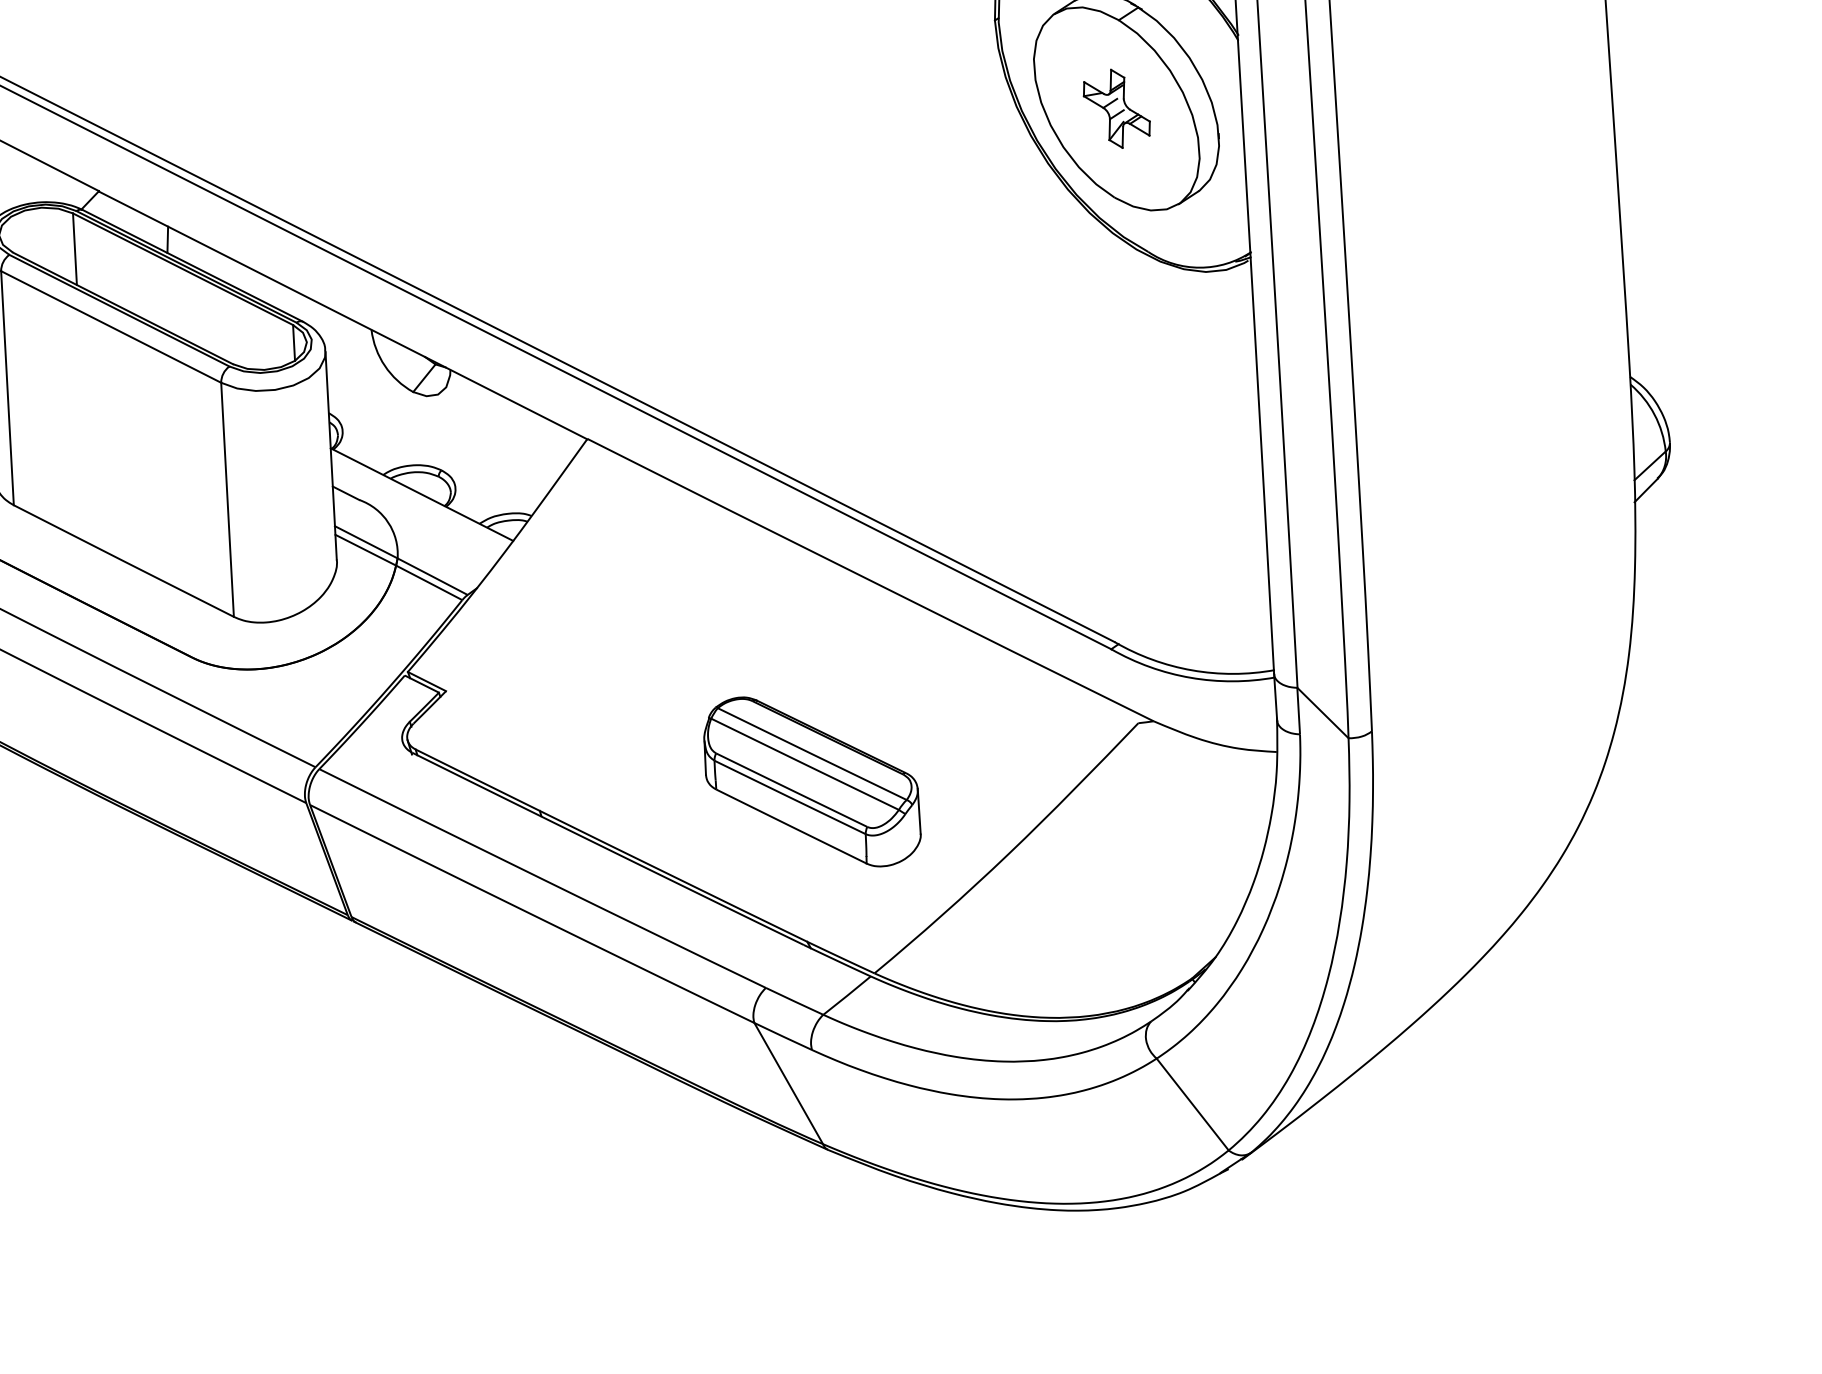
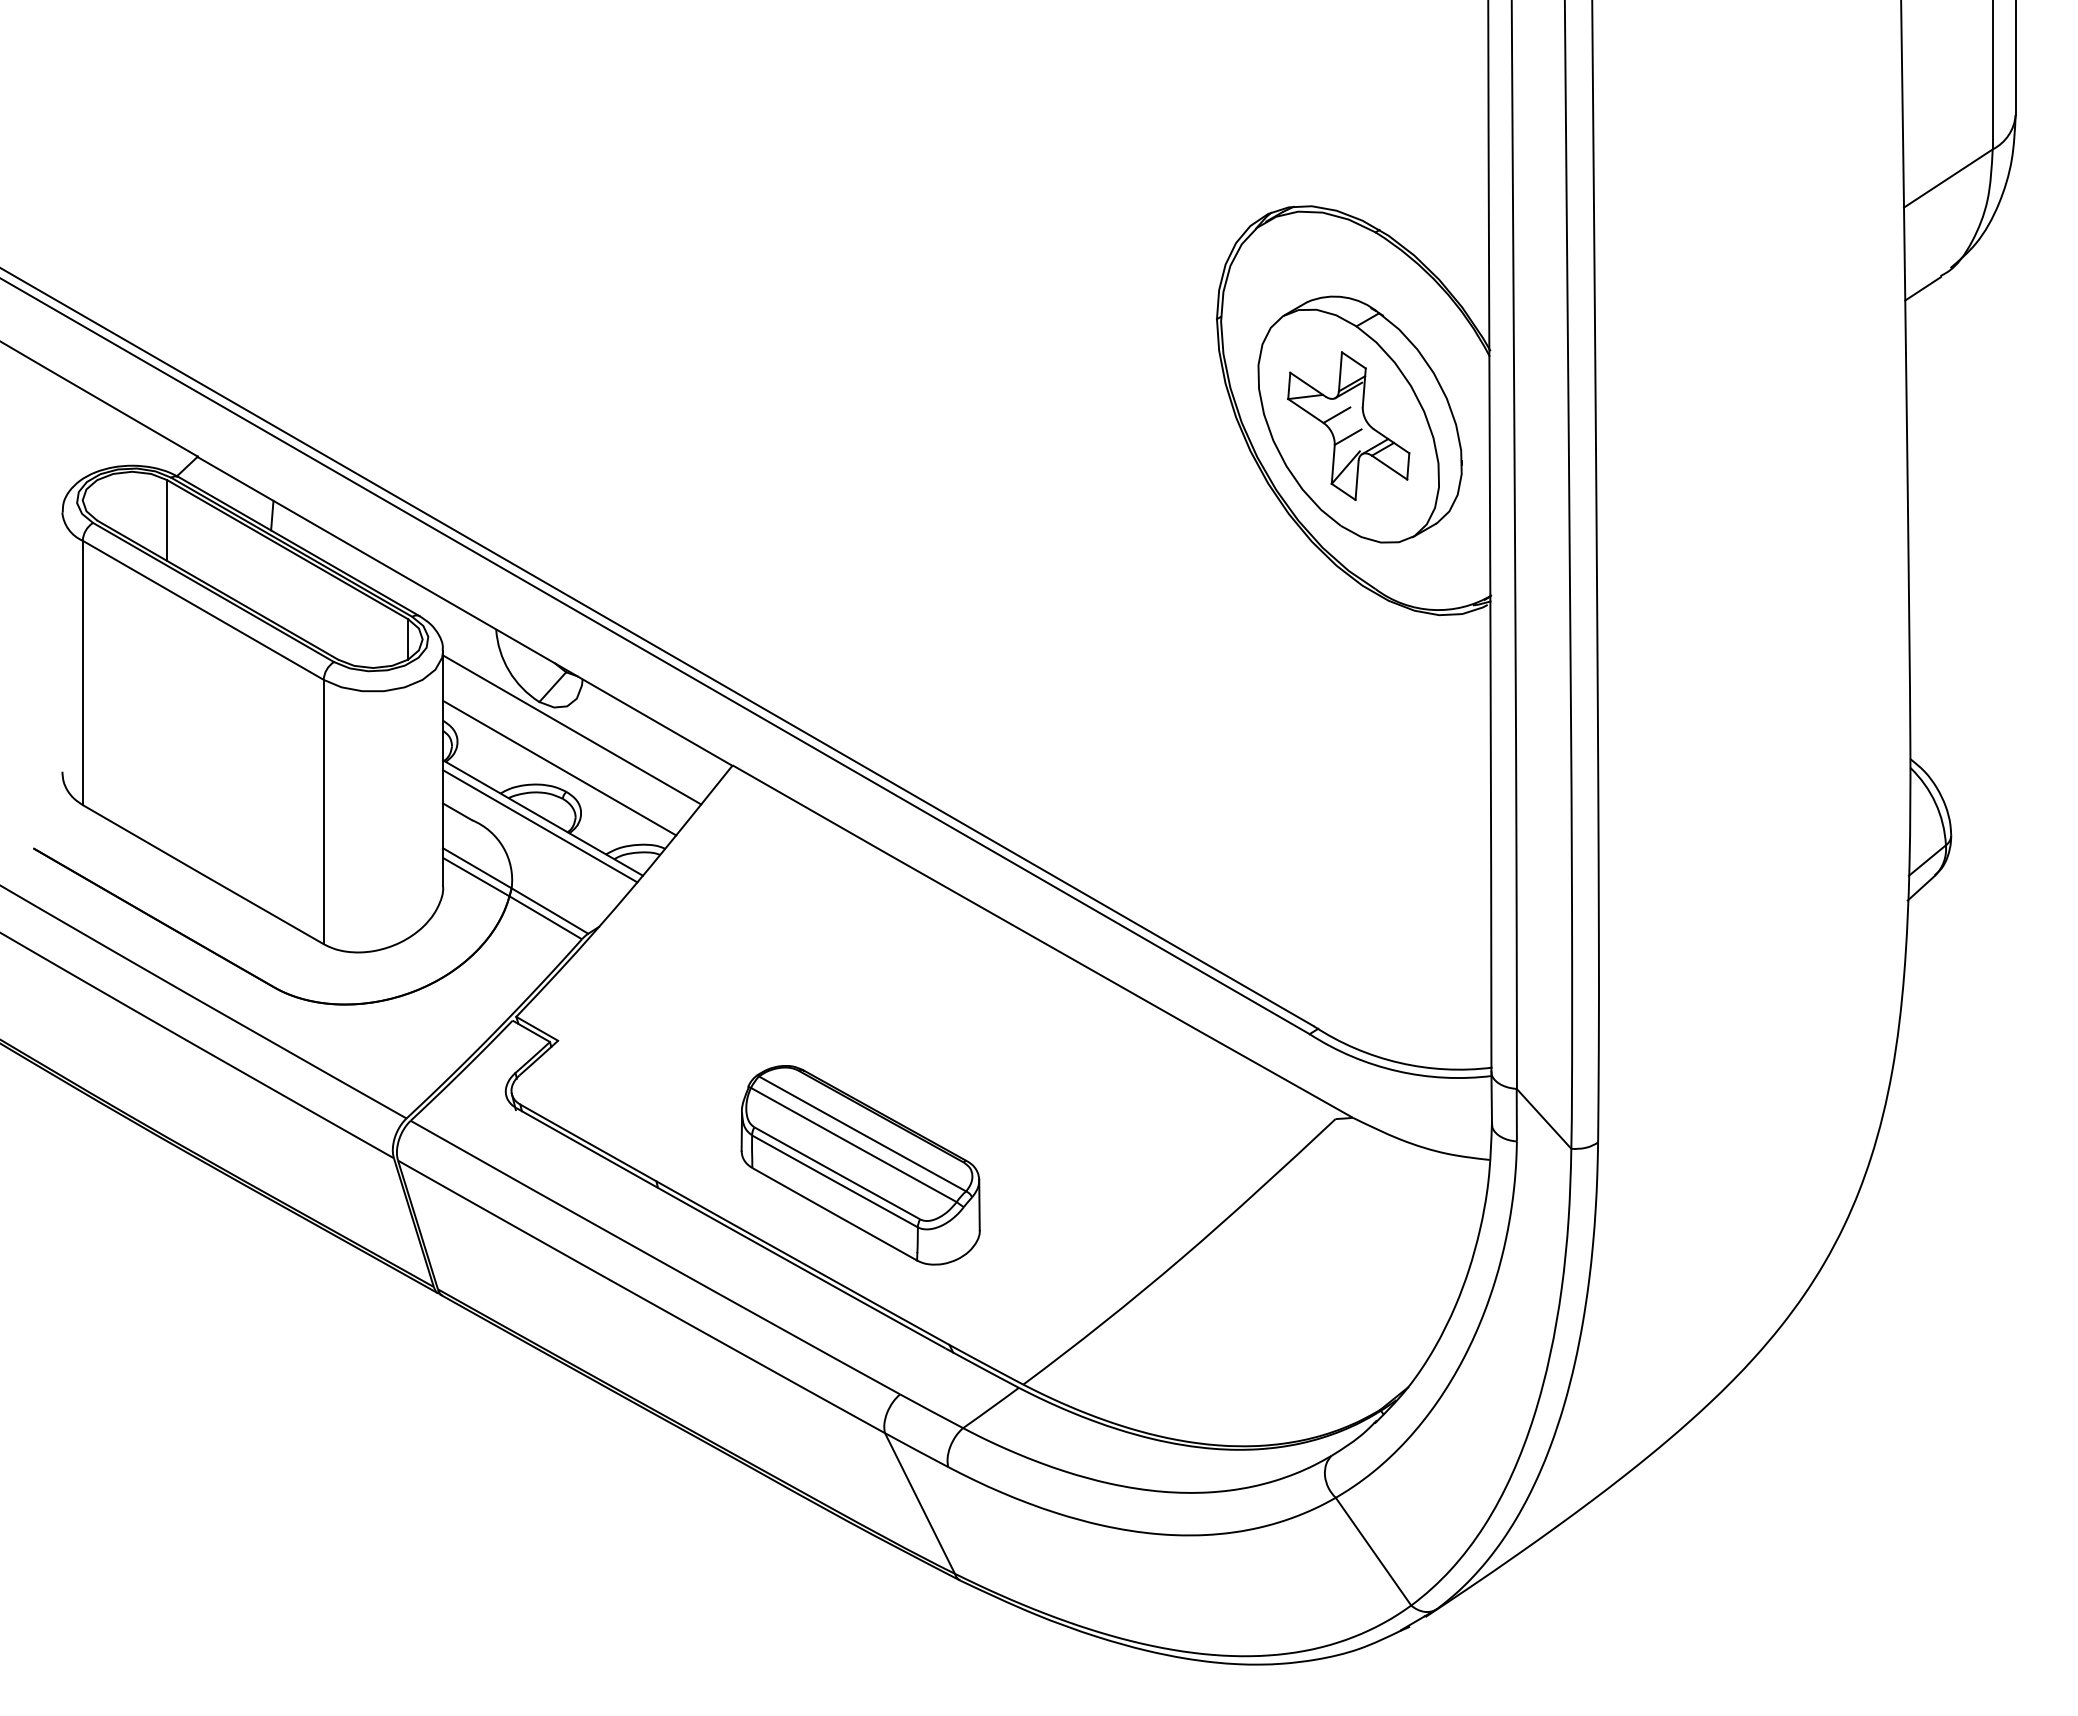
part: (1116, 108) -> (1348, 425), size x1.67
line: (443, 414) -> (572, 729), added
line: (434, 449) -> (559, 767), added
line: (420, 502) -> (540, 826), added
part: (811, 782) -> (860, 1165), moved

